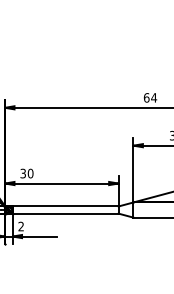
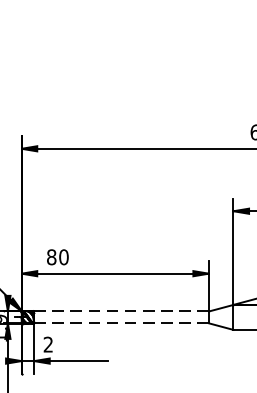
text: (23, 173) -> (52, 257), 30 -> 80
line: (66, 206) -> (123, 311), solid -> dashed
line: (66, 213) -> (123, 323), solid -> dashed

